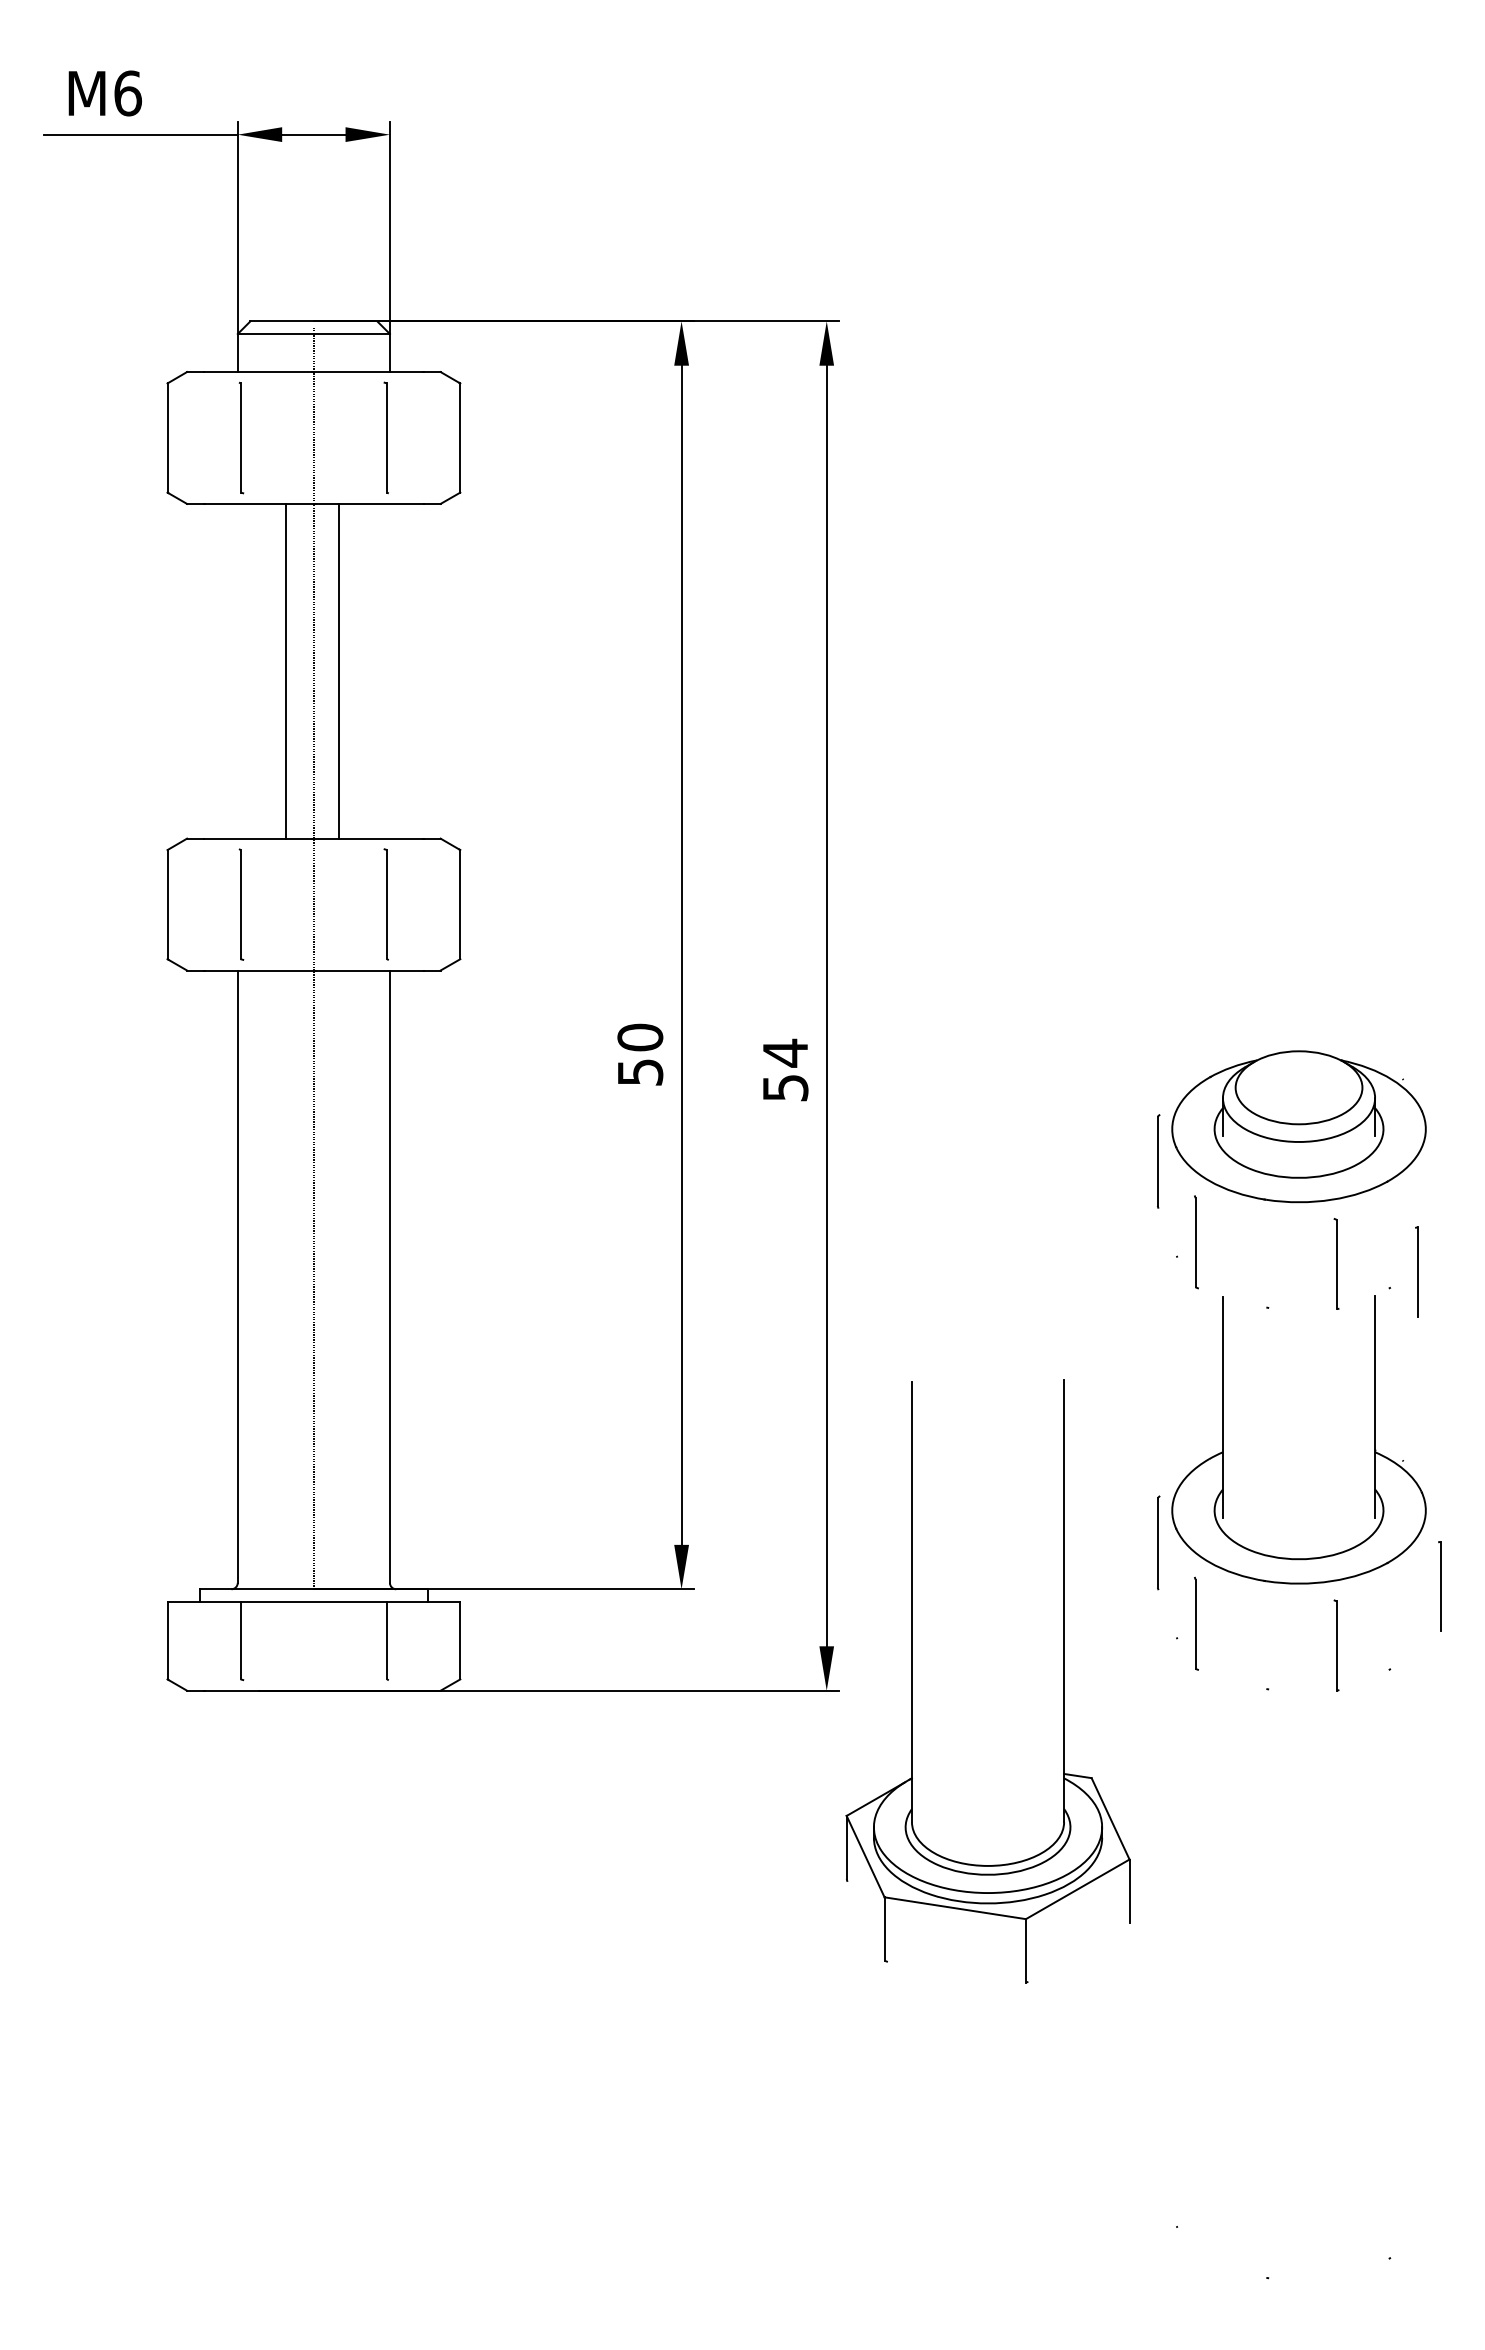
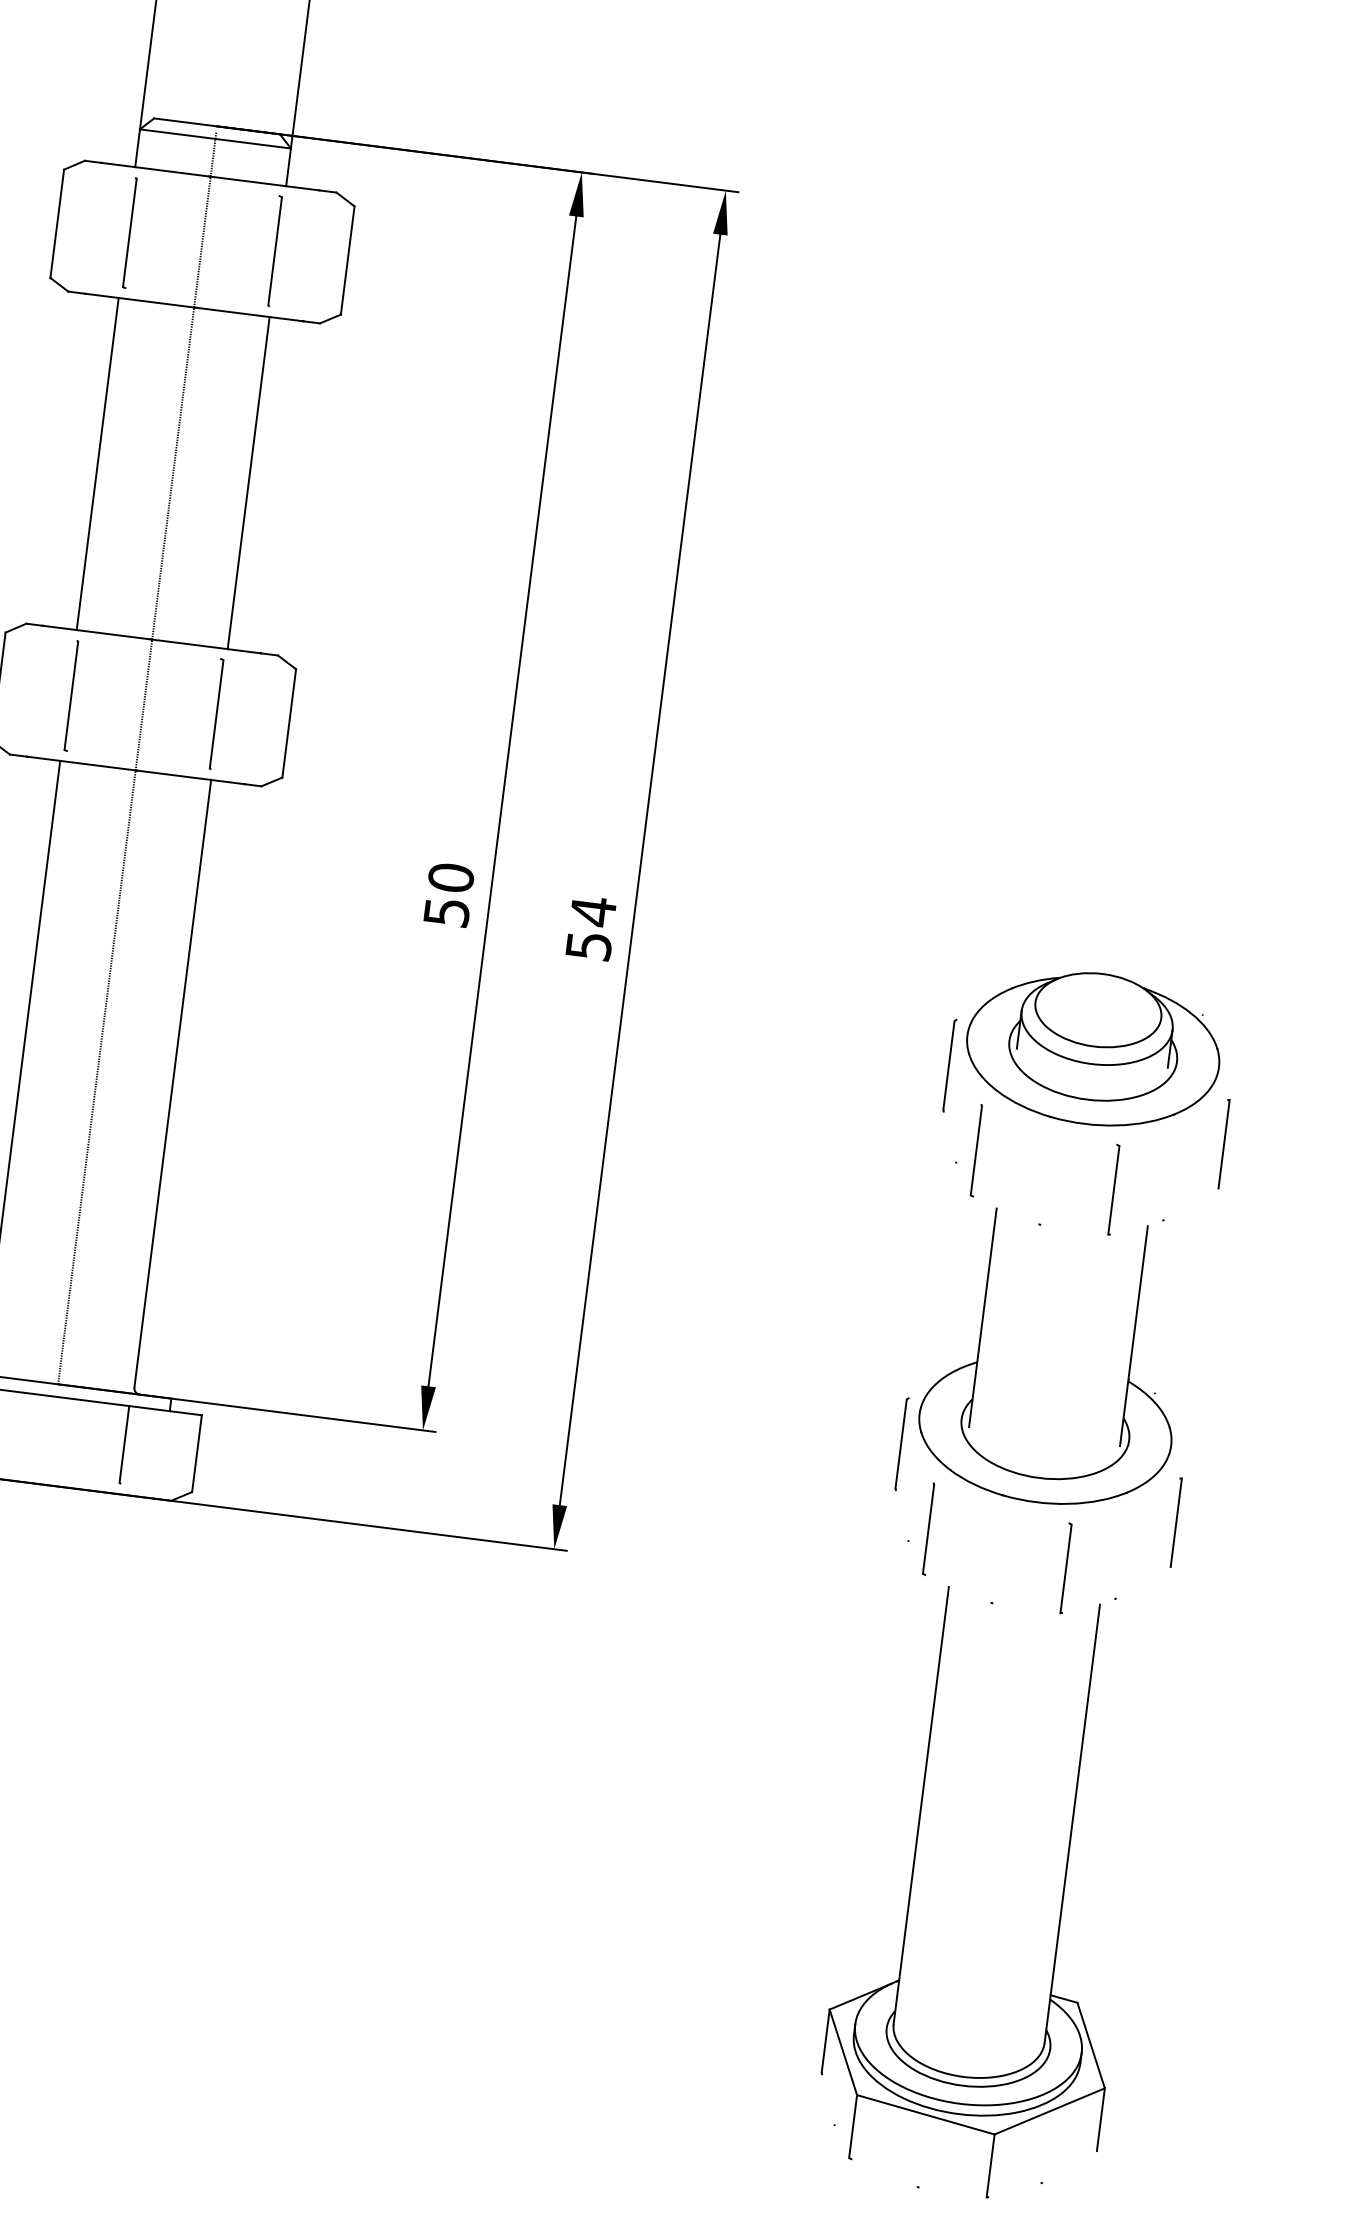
line: (285, 670) -> (97, 463), moved
line: (338, 670) -> (248, 482), moved
part: (1416, 1271) -> (1223, 1143), moved
part: (912, 1681) -> (911, 1884), moved

